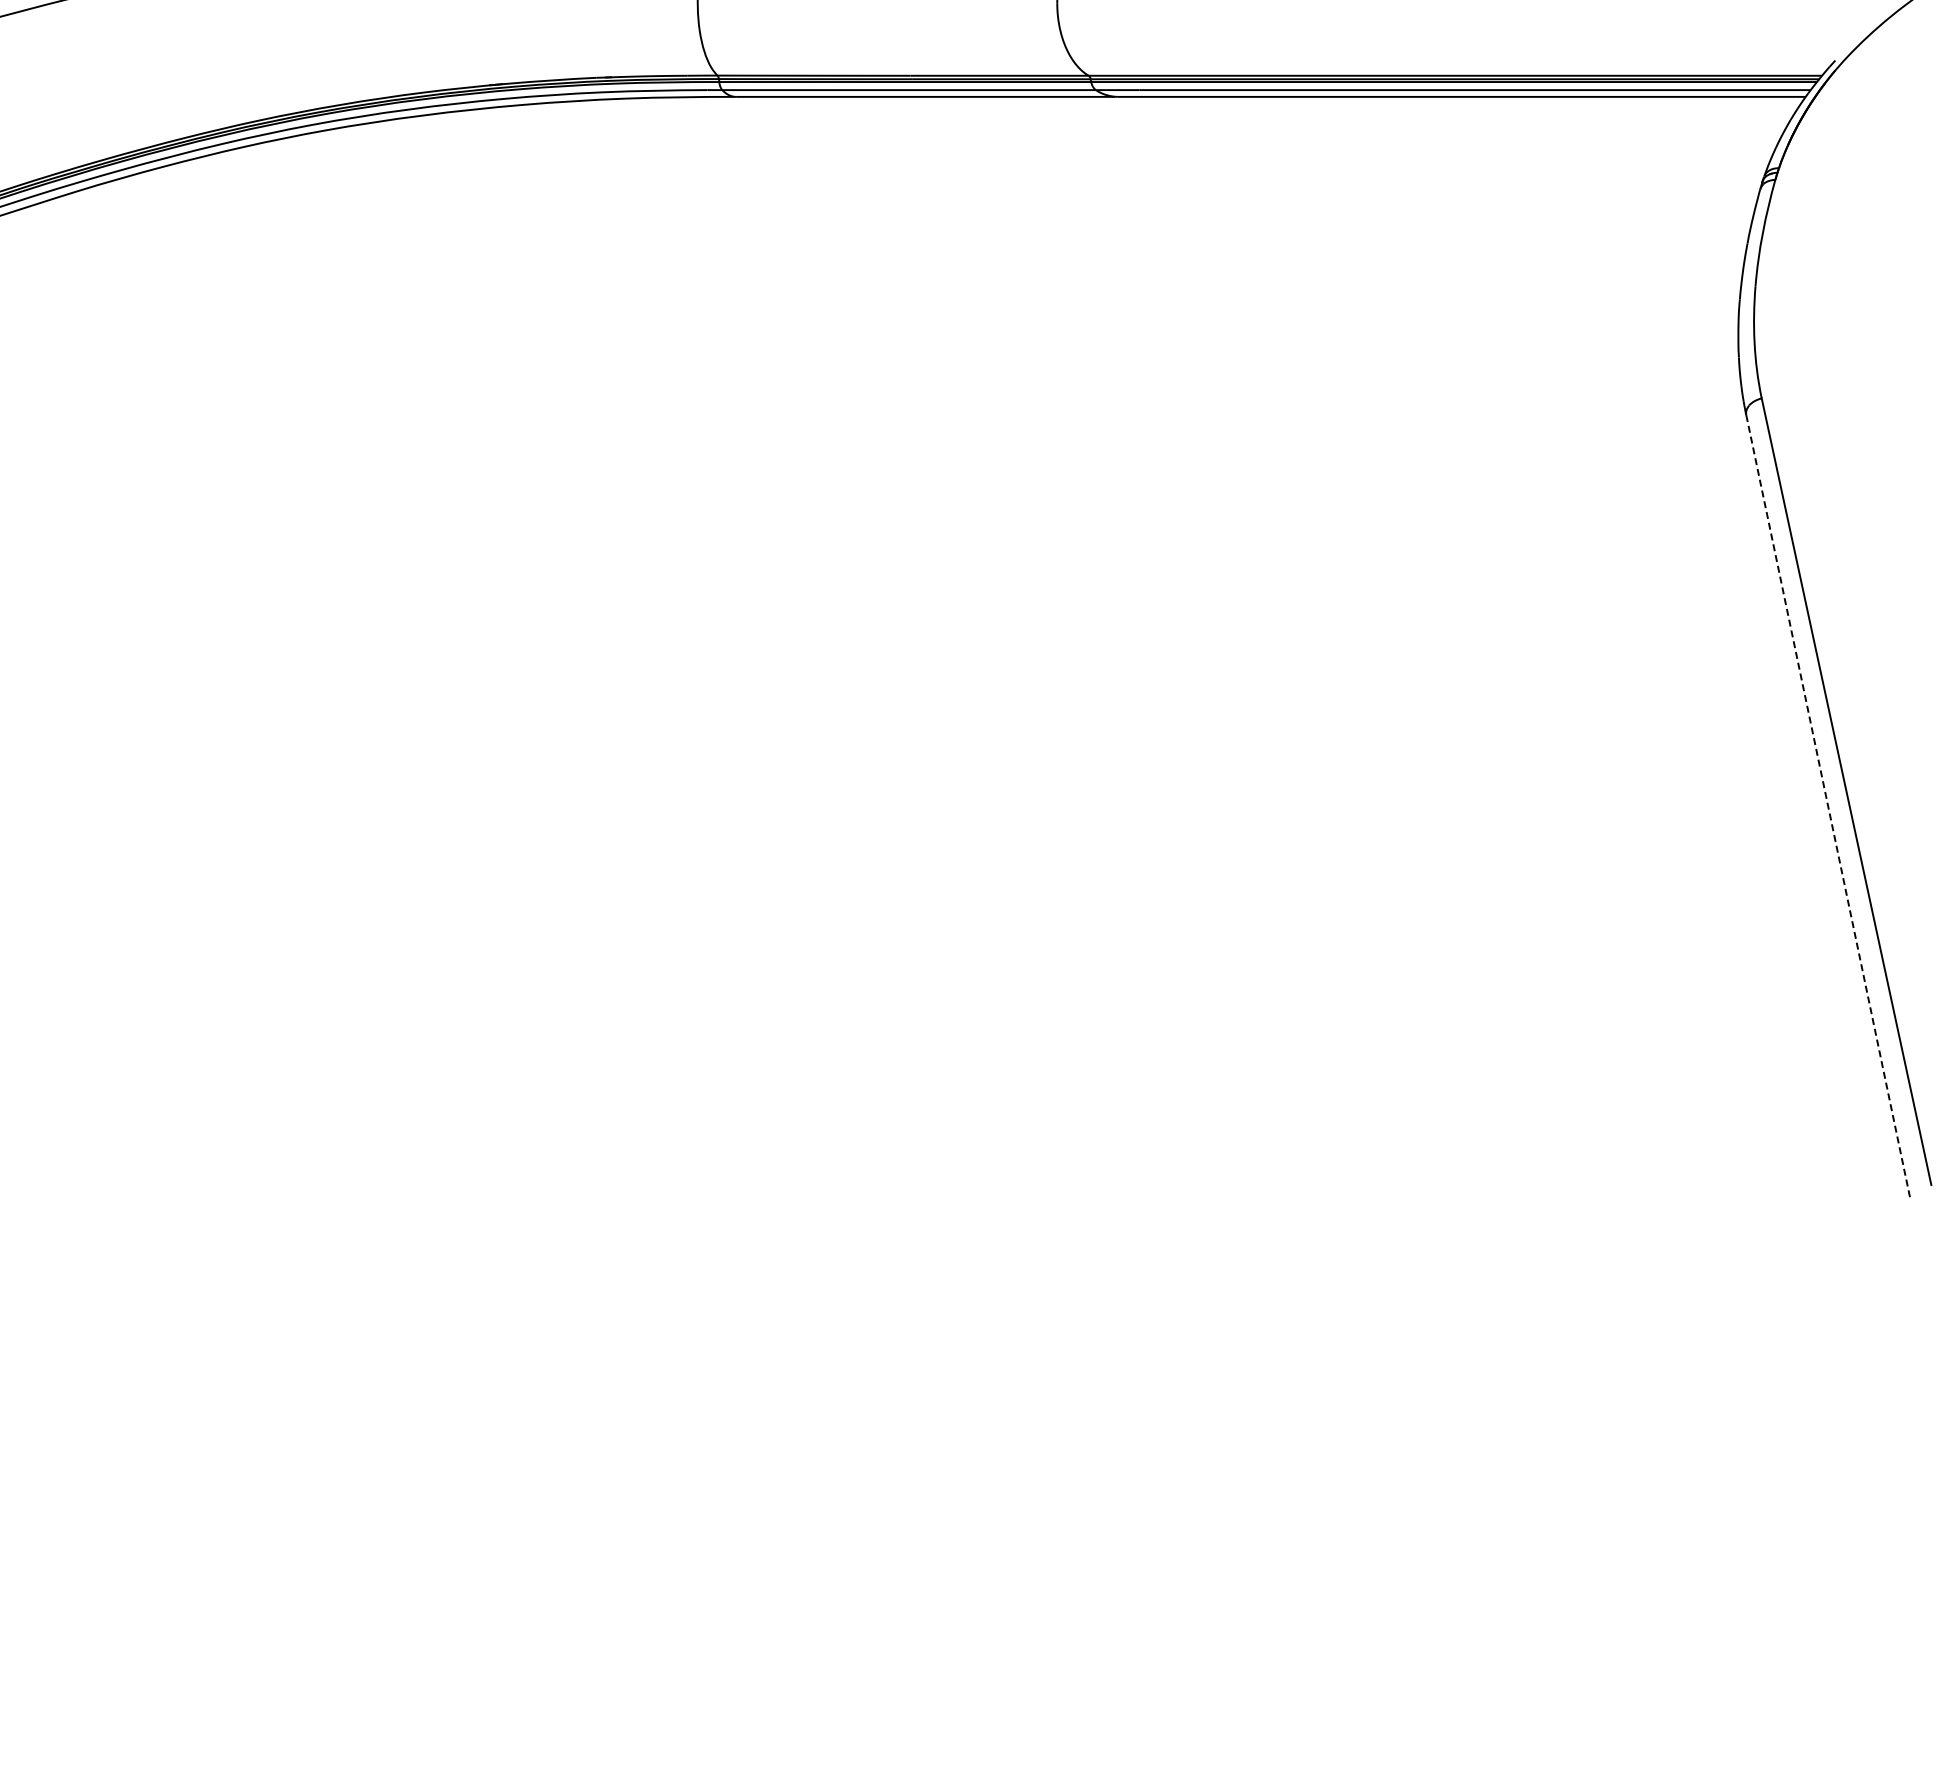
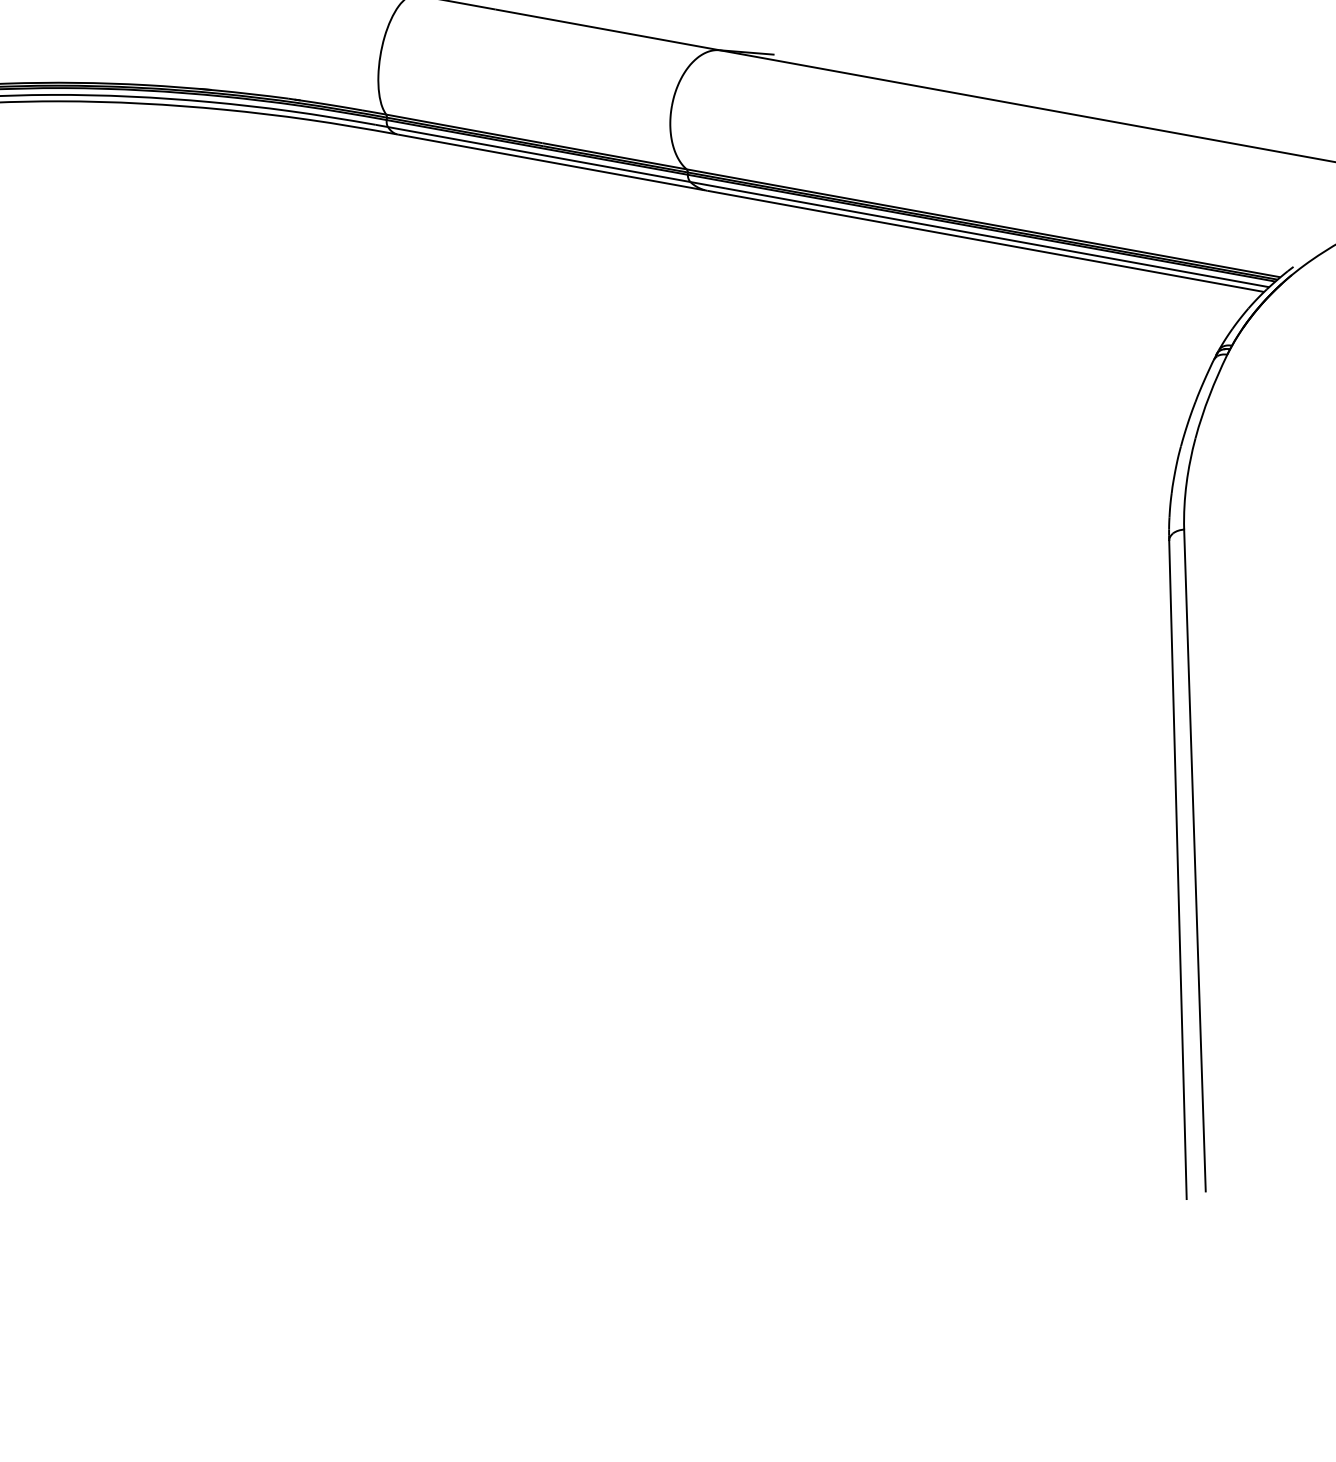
line: (1828, 807) -> (1178, 870), dashed -> solid

